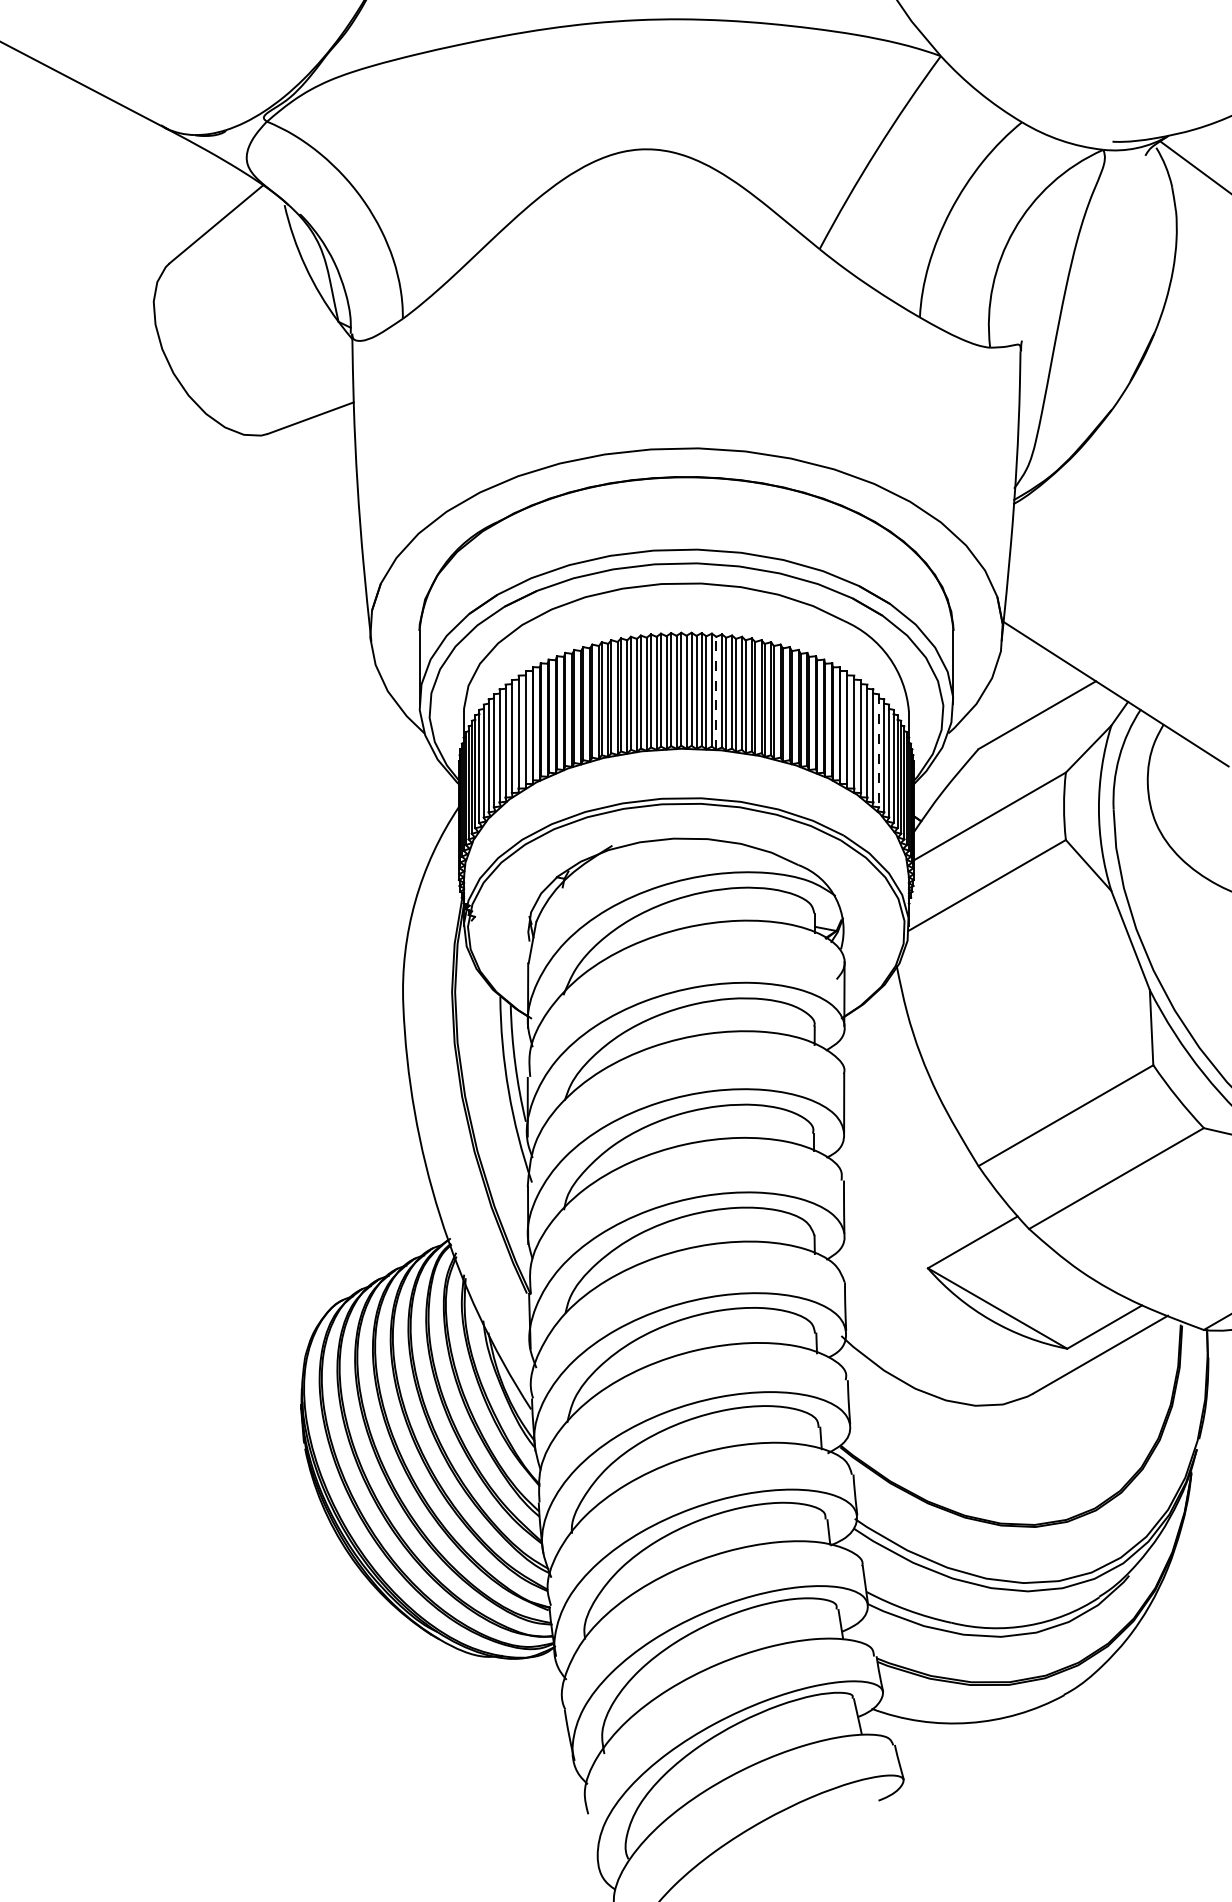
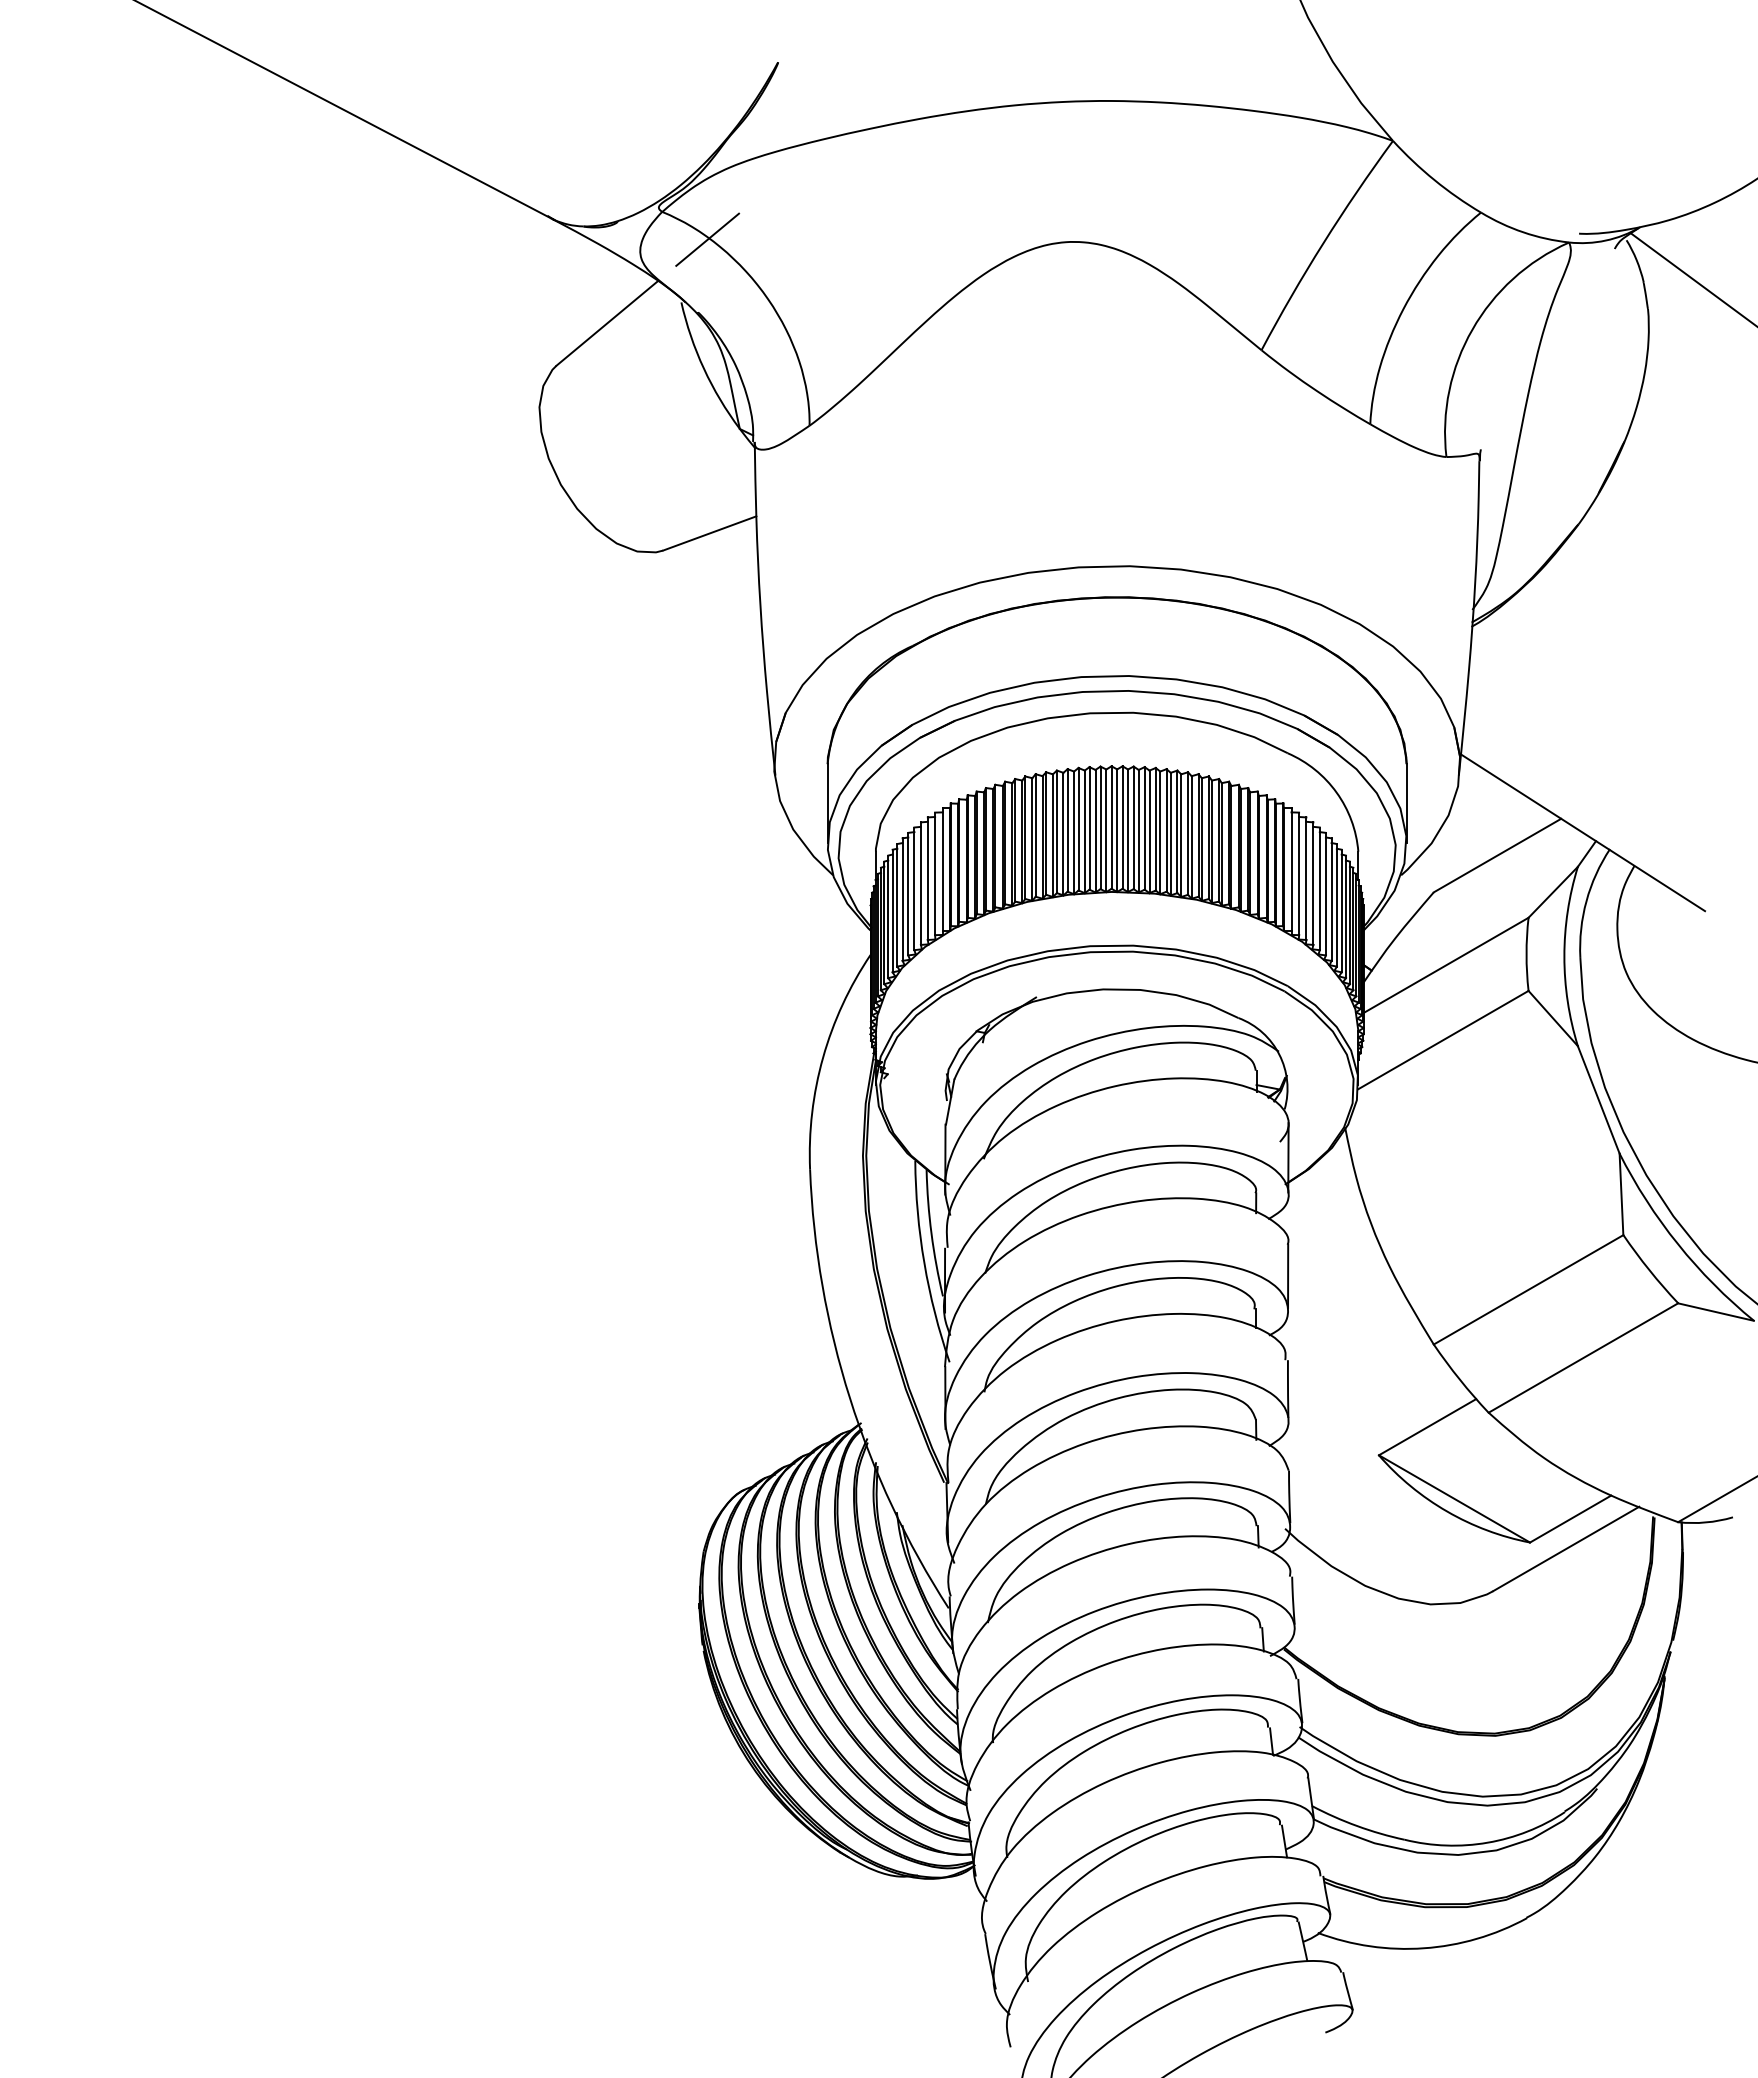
line: (308, 147) -> (707, 239), added
line: (716, 693) -> (1149, 831), dashed -> solid
line: (878, 751) -> (1325, 894), dashed -> solid

